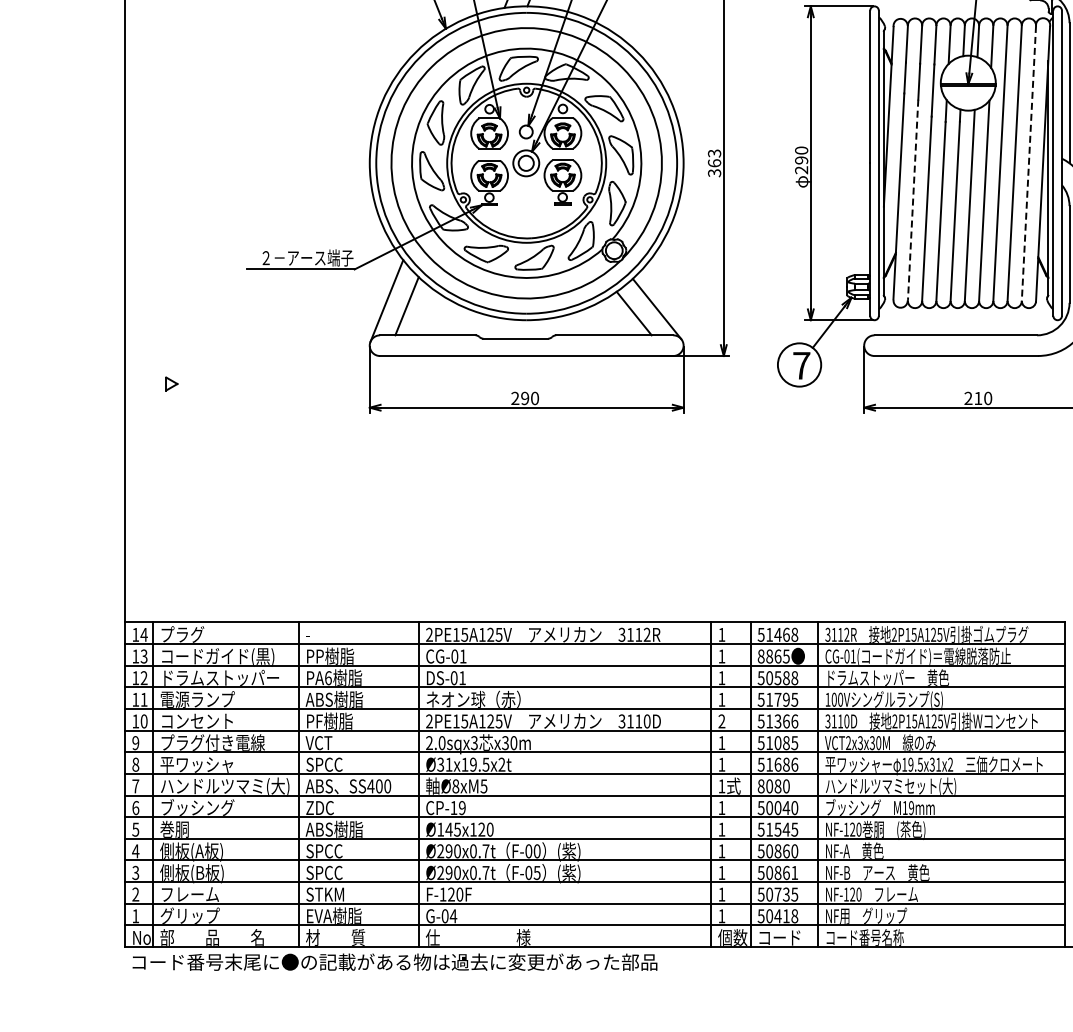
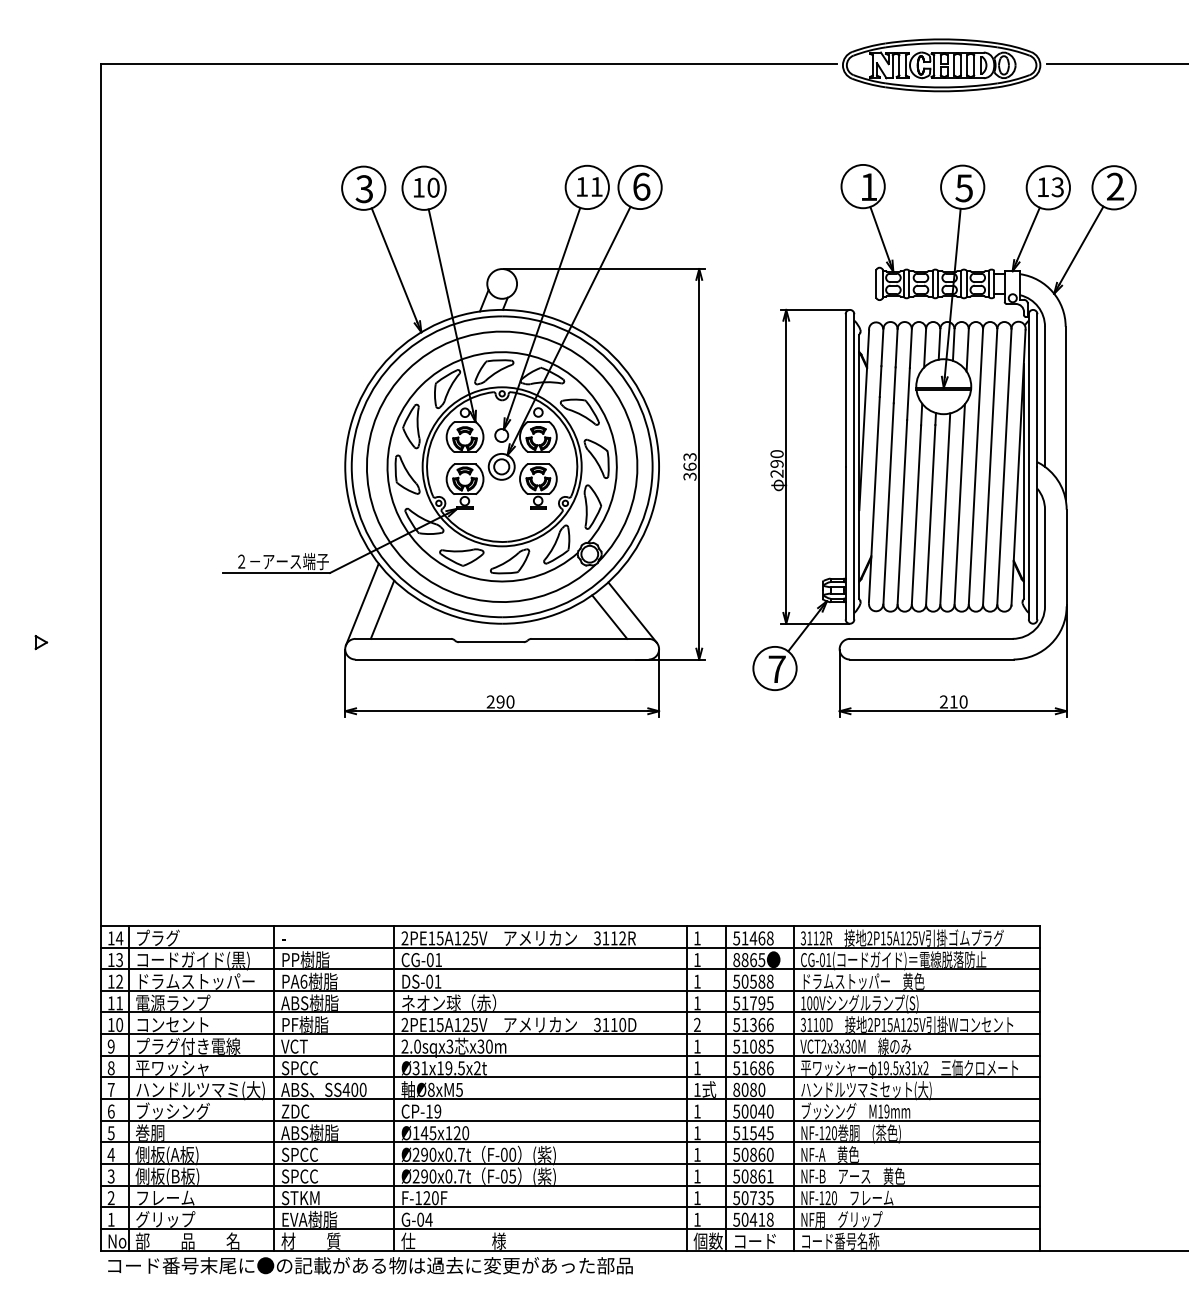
line: (1029, 163) -> (1004, 467), dashed -> solid
line: (913, 199) -> (888, 503), dashed -> solid
part: (172, 383) -> (41, 642), moved

